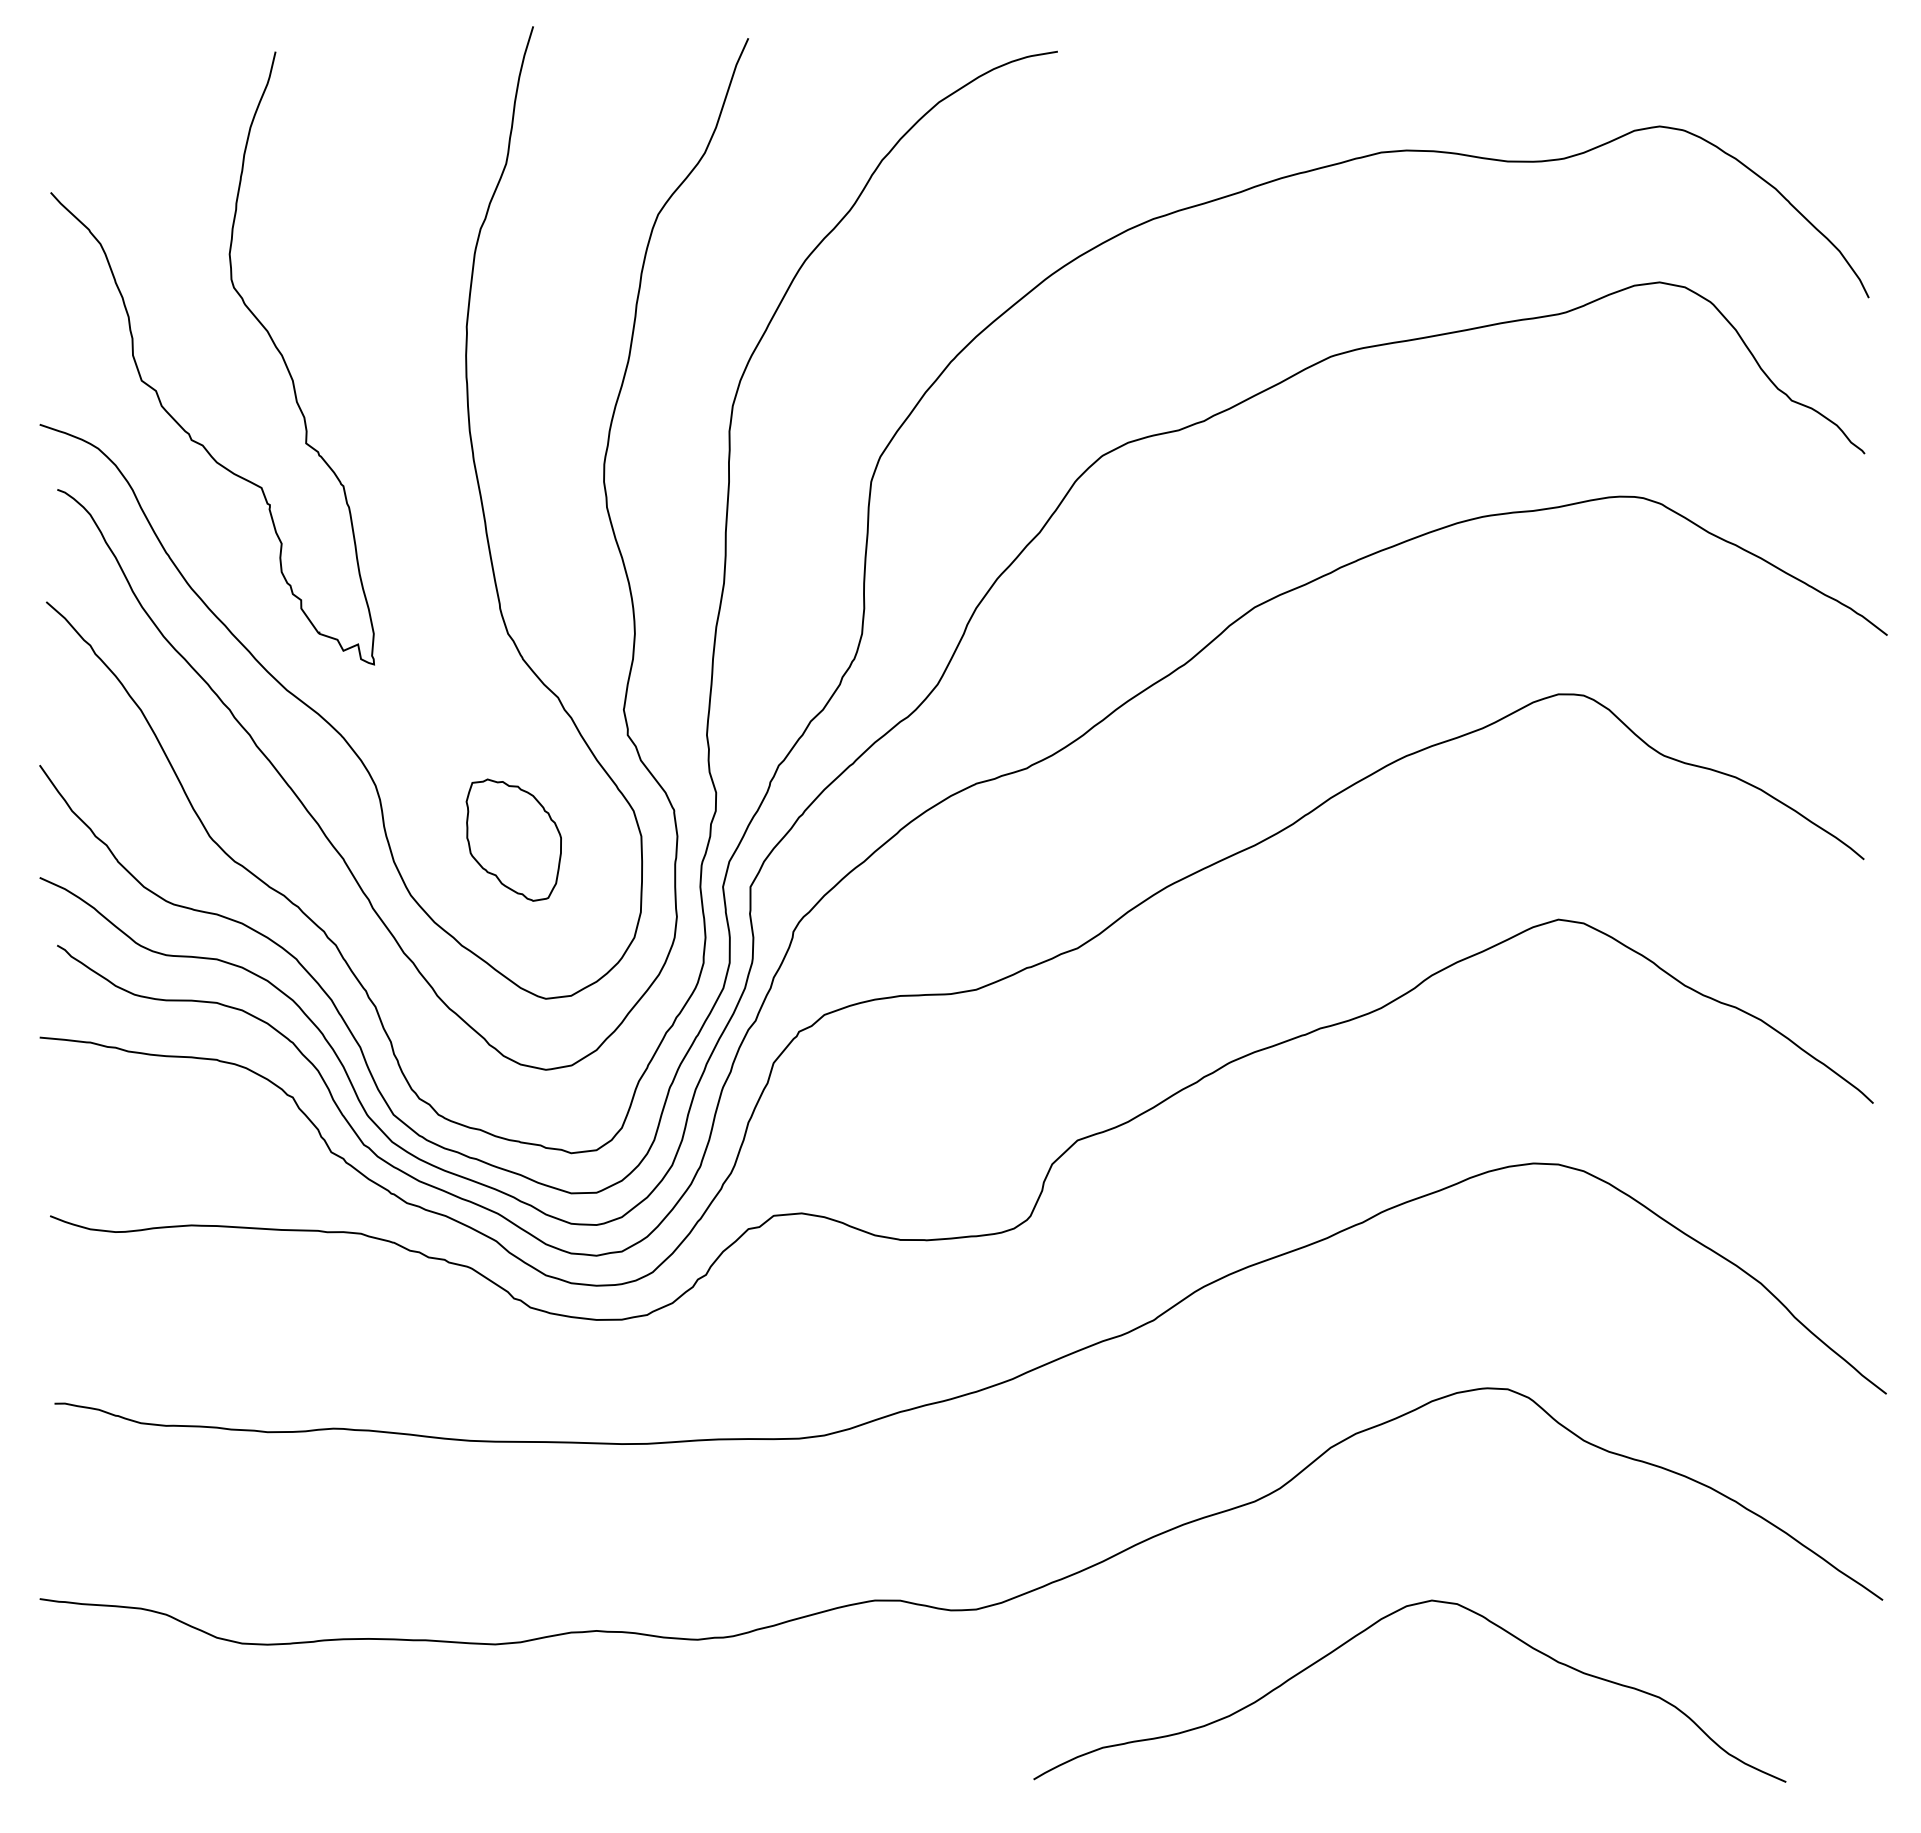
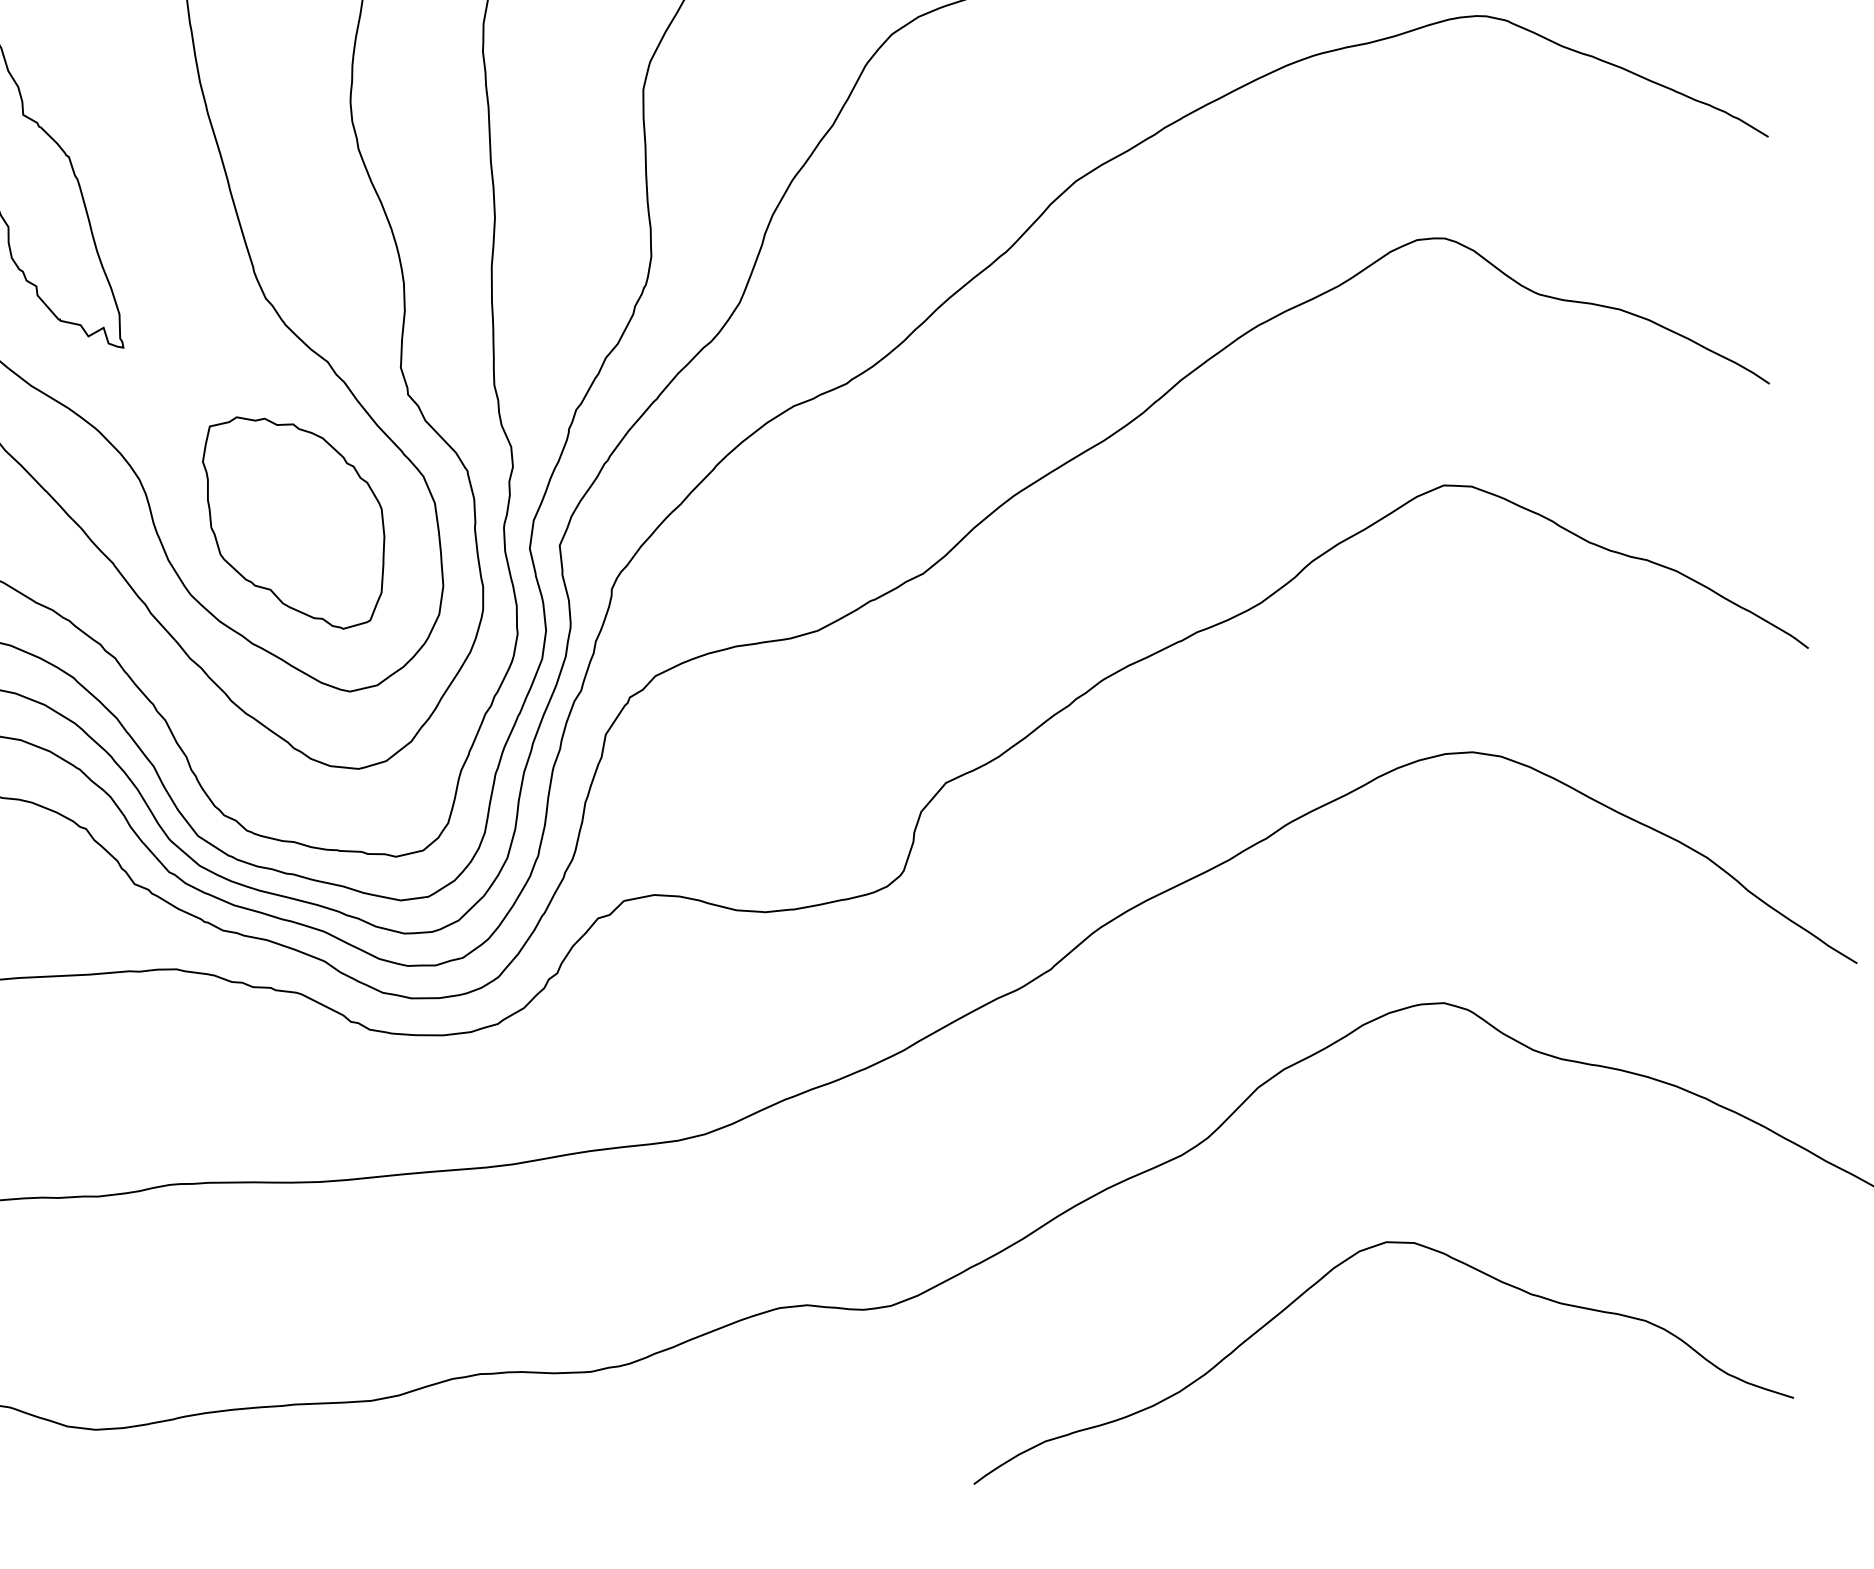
part: (513, 840) -> (296, 522), size x1.67

